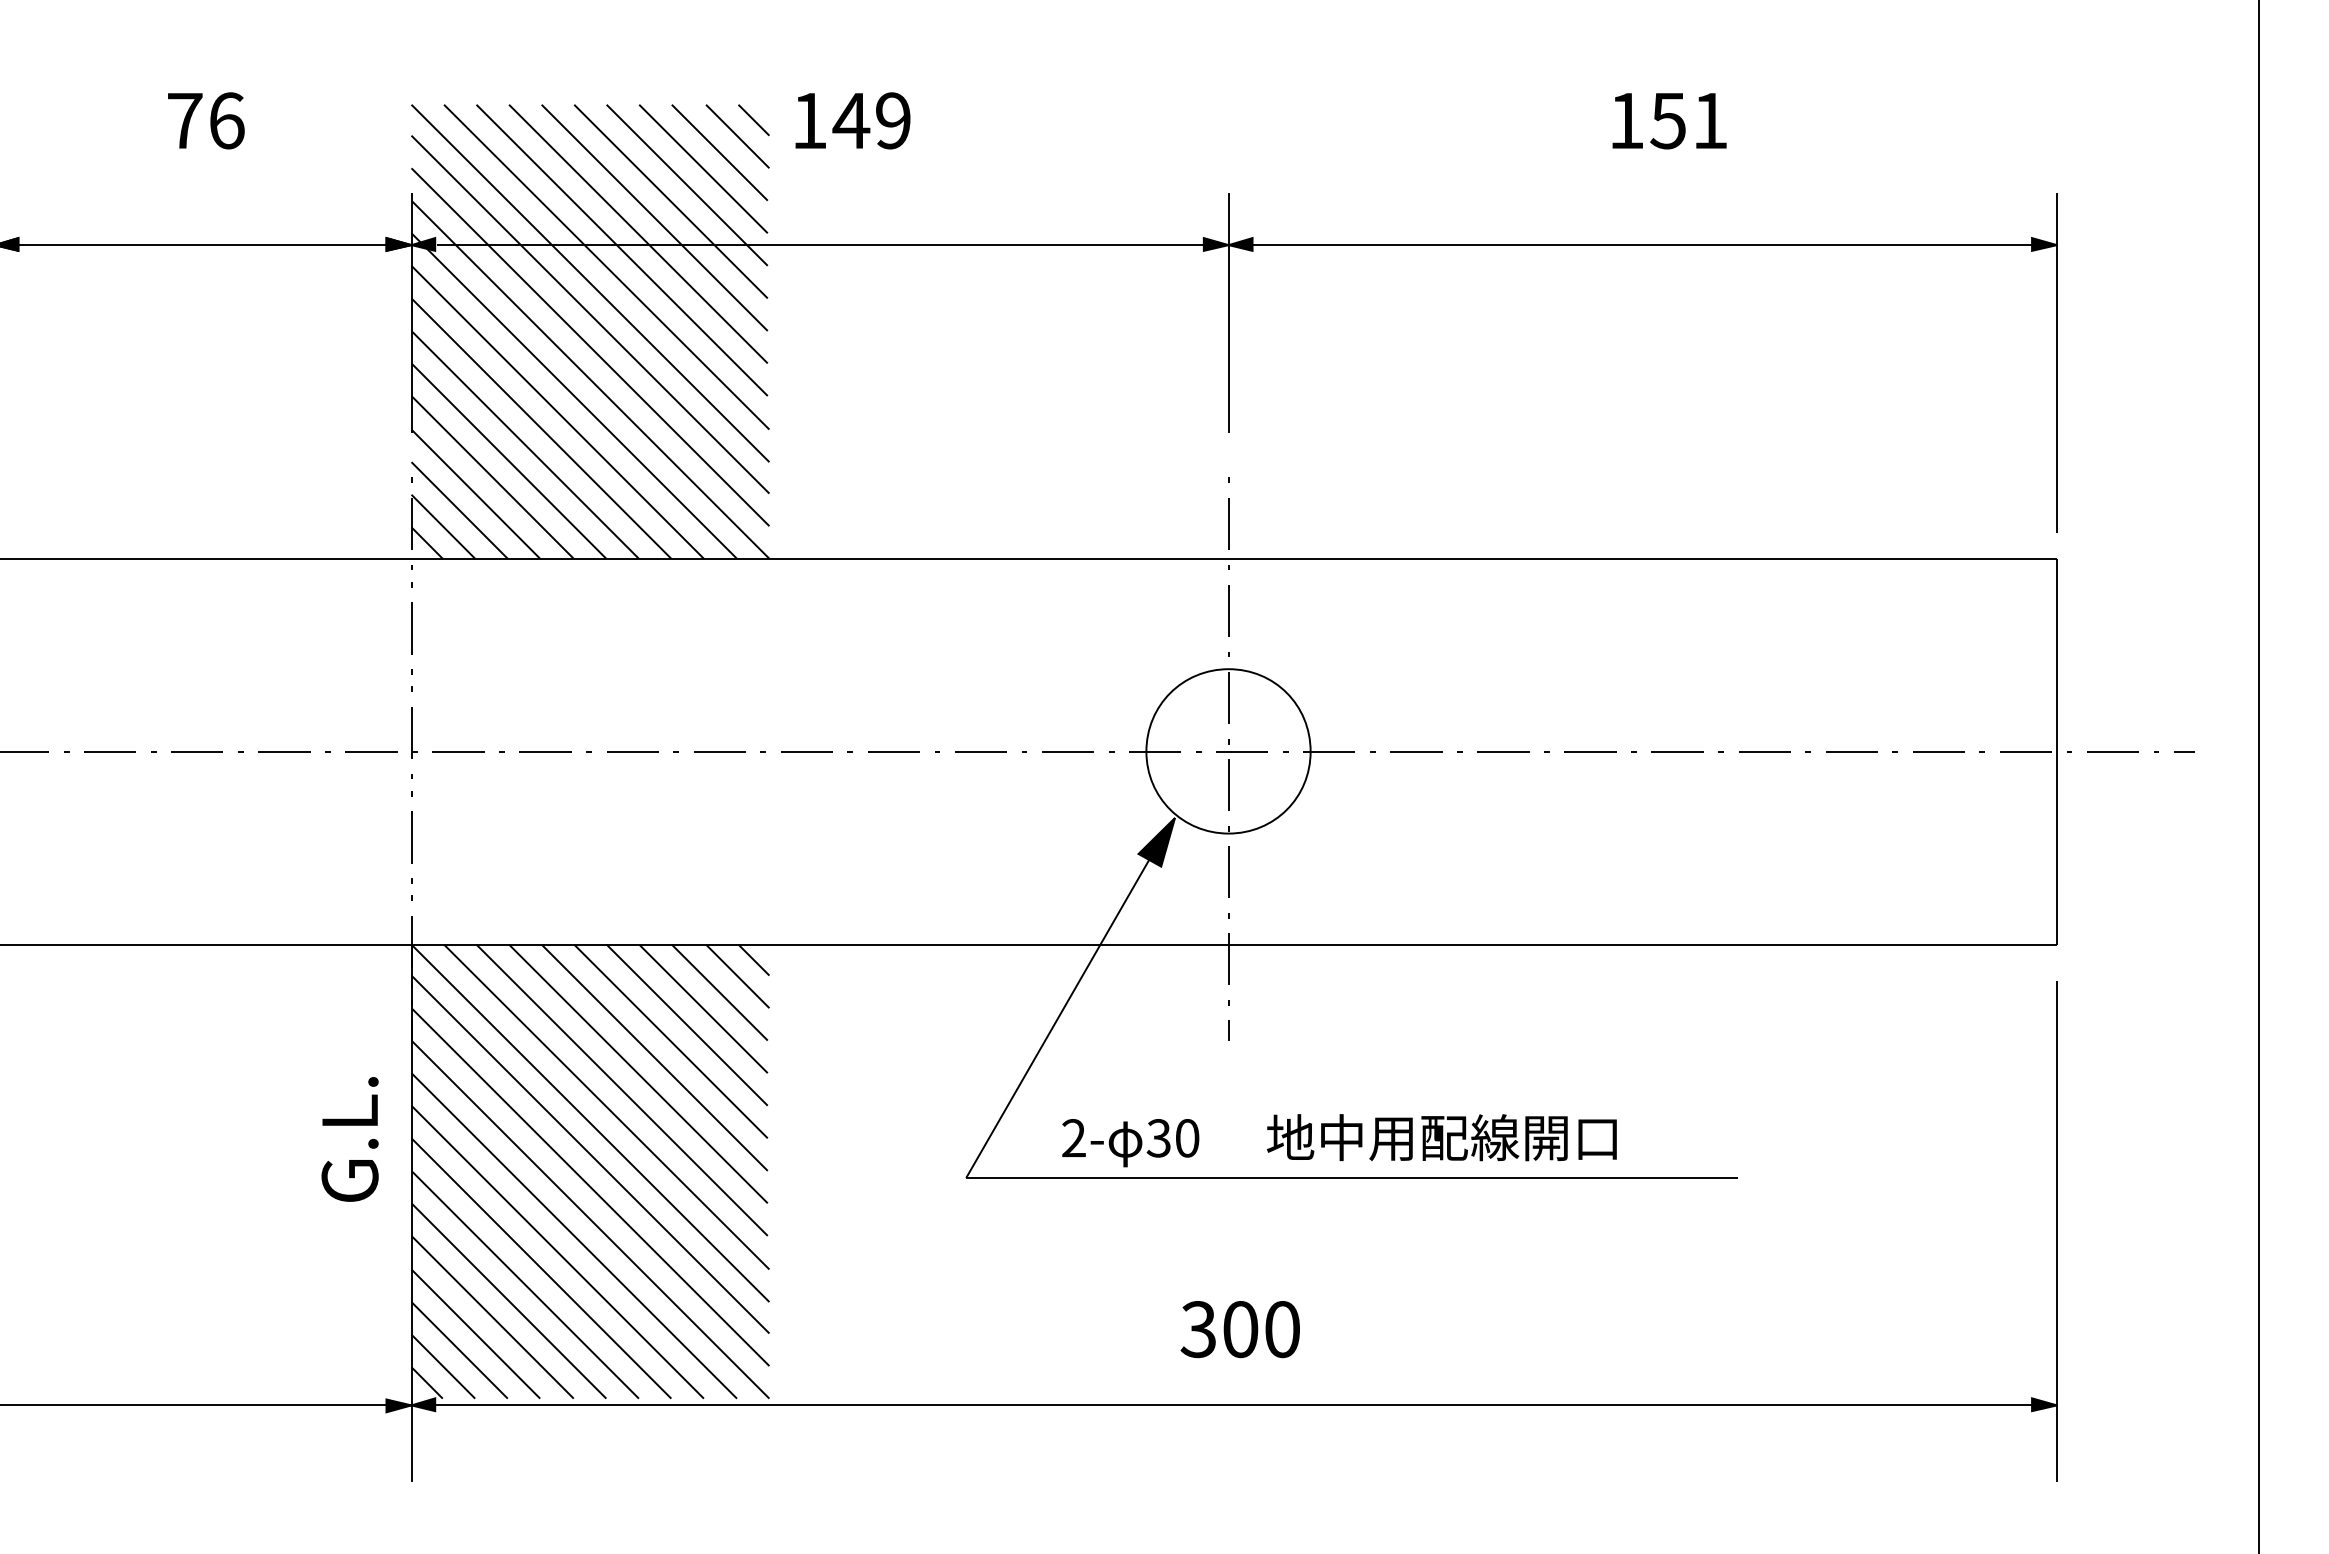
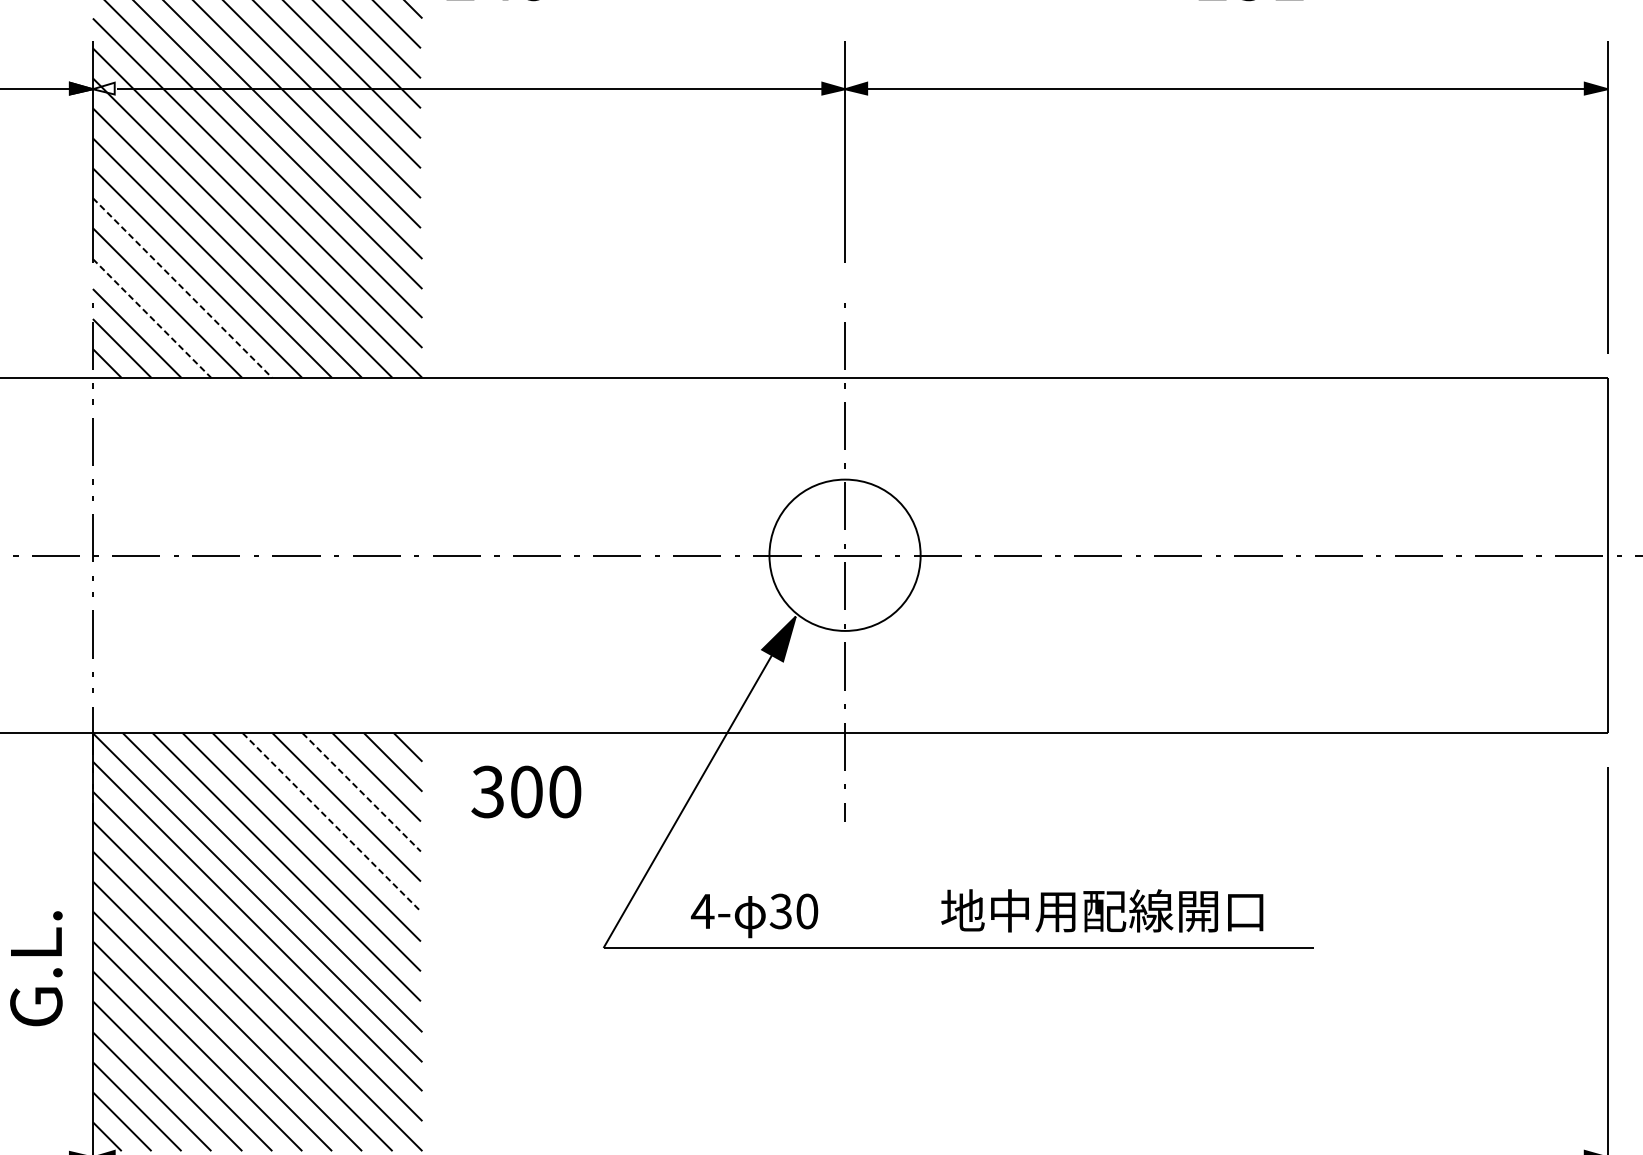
fill: (423, 244) -> (103, 88), removed
line: (508, 461) -> (182, 288), solid -> dashed
line: (476, 494) -> (152, 318), solid -> dashed
line: (703, 1008) -> (361, 791), solid -> dashed
line: (671, 1041) -> (332, 822), solid -> dashed
text: (1073, 1137) -> (702, 910), 2- -> 4-
text: (1441, 1137) -> (1101, 910), moved
text: (349, 1139) -> (35, 968), moved
text: (1239, 1329) -> (525, 791), moved

